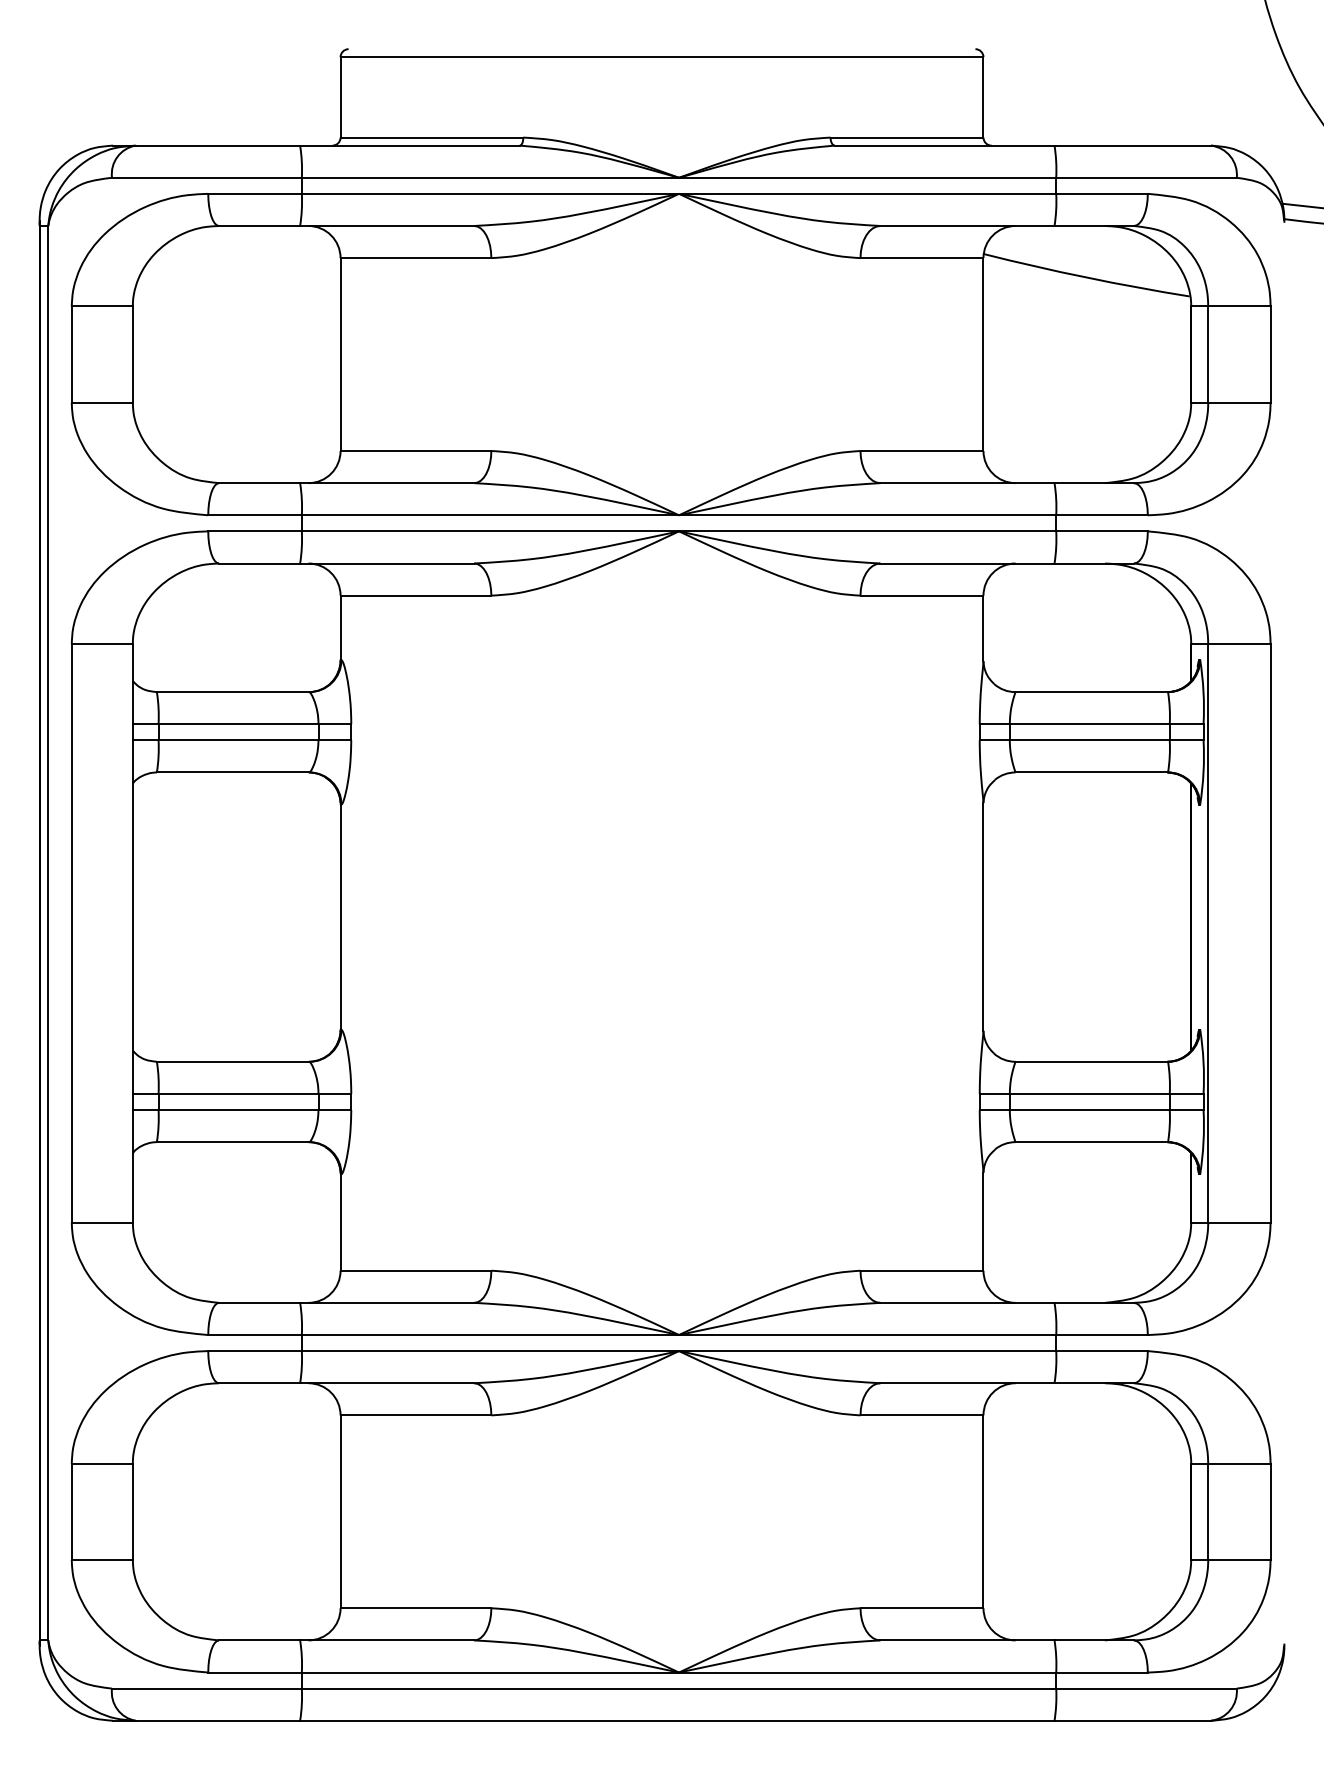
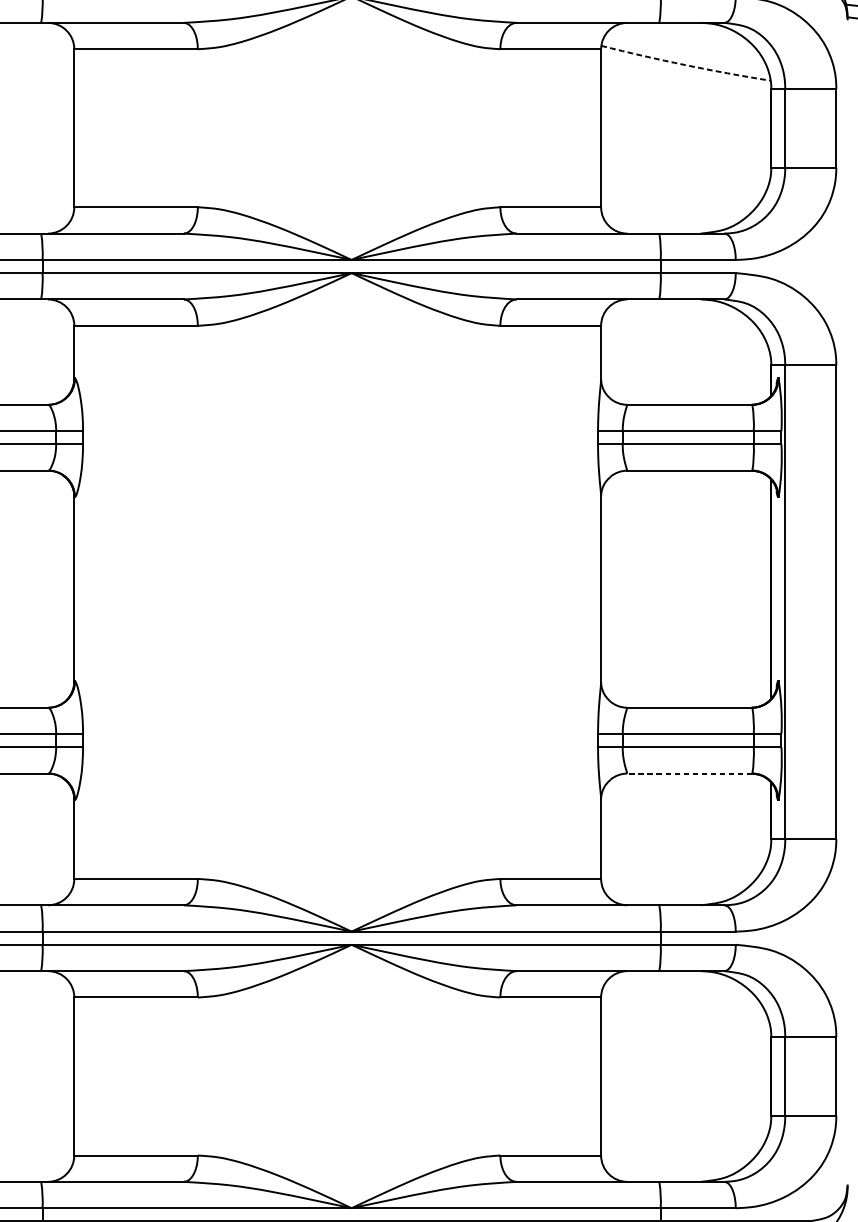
arc: (1086, 277) -> (685, 65), solid -> dashed
line: (1091, 1142) -> (689, 773), solid -> dashed

